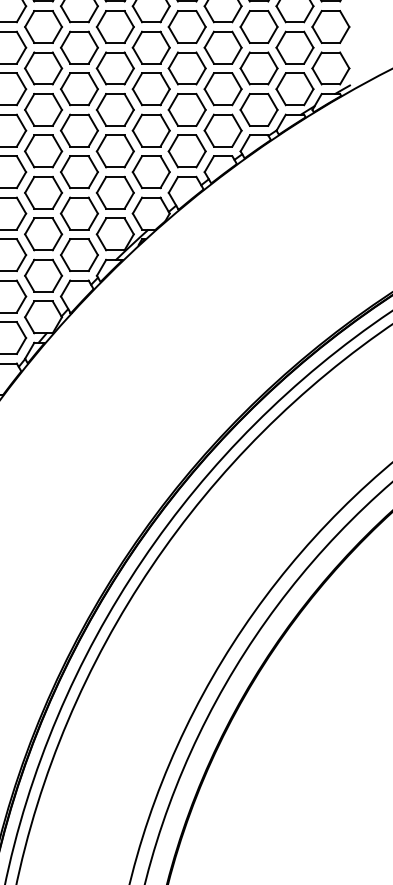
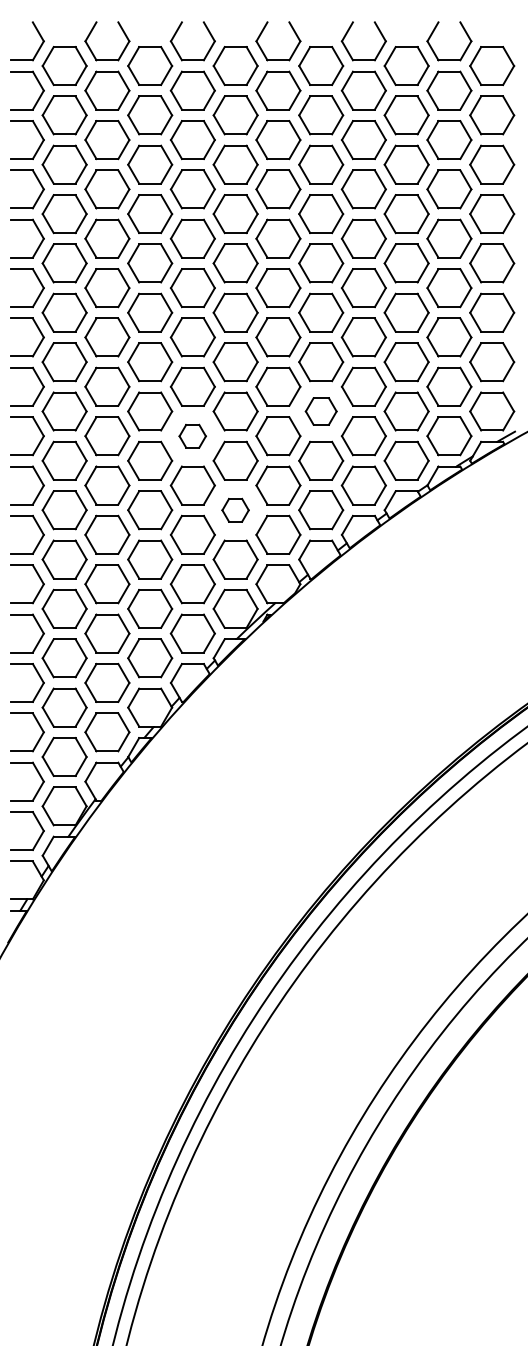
part: (187, 68) -> (321, 411), size x0.7
part: (79, 89) -> (192, 436), size x0.6
part: (115, 151) -> (235, 510), size x0.6

